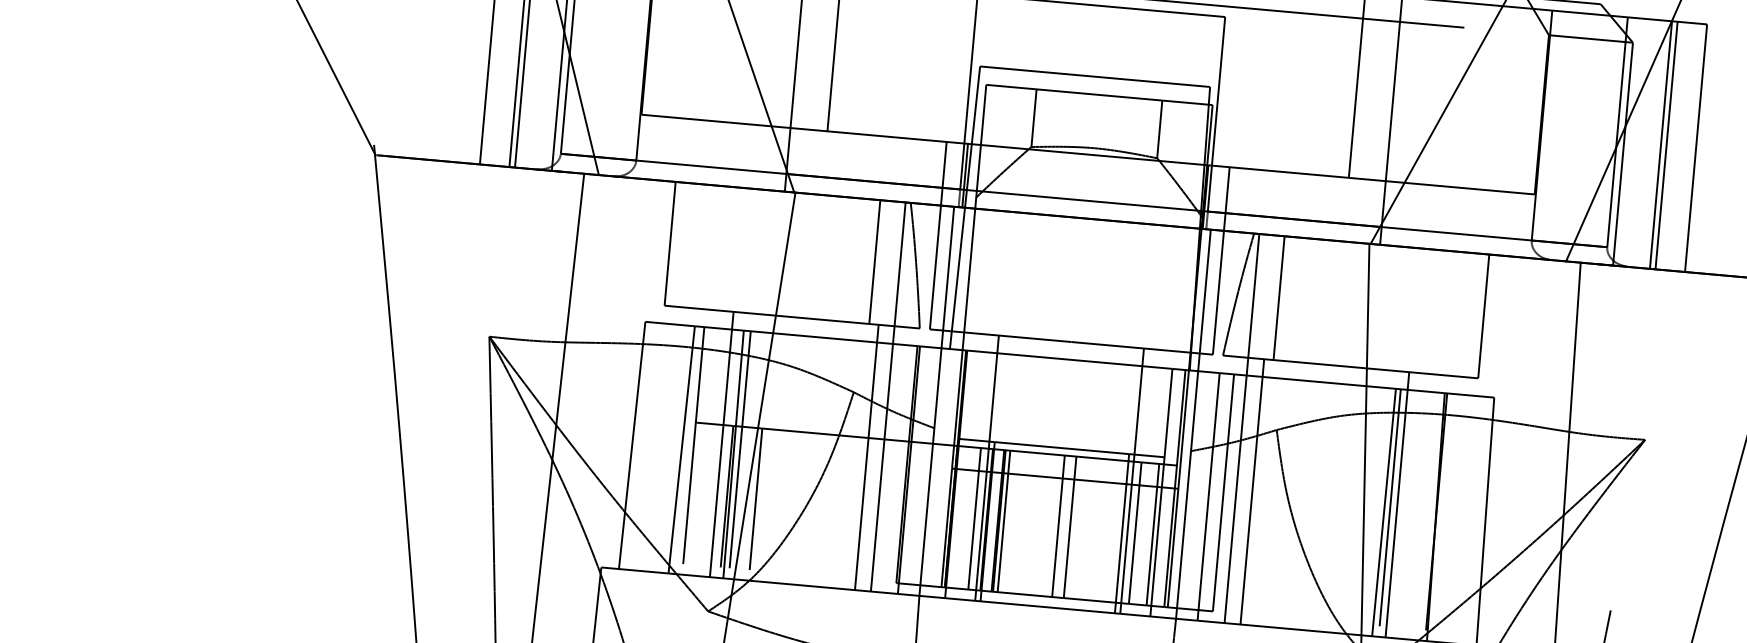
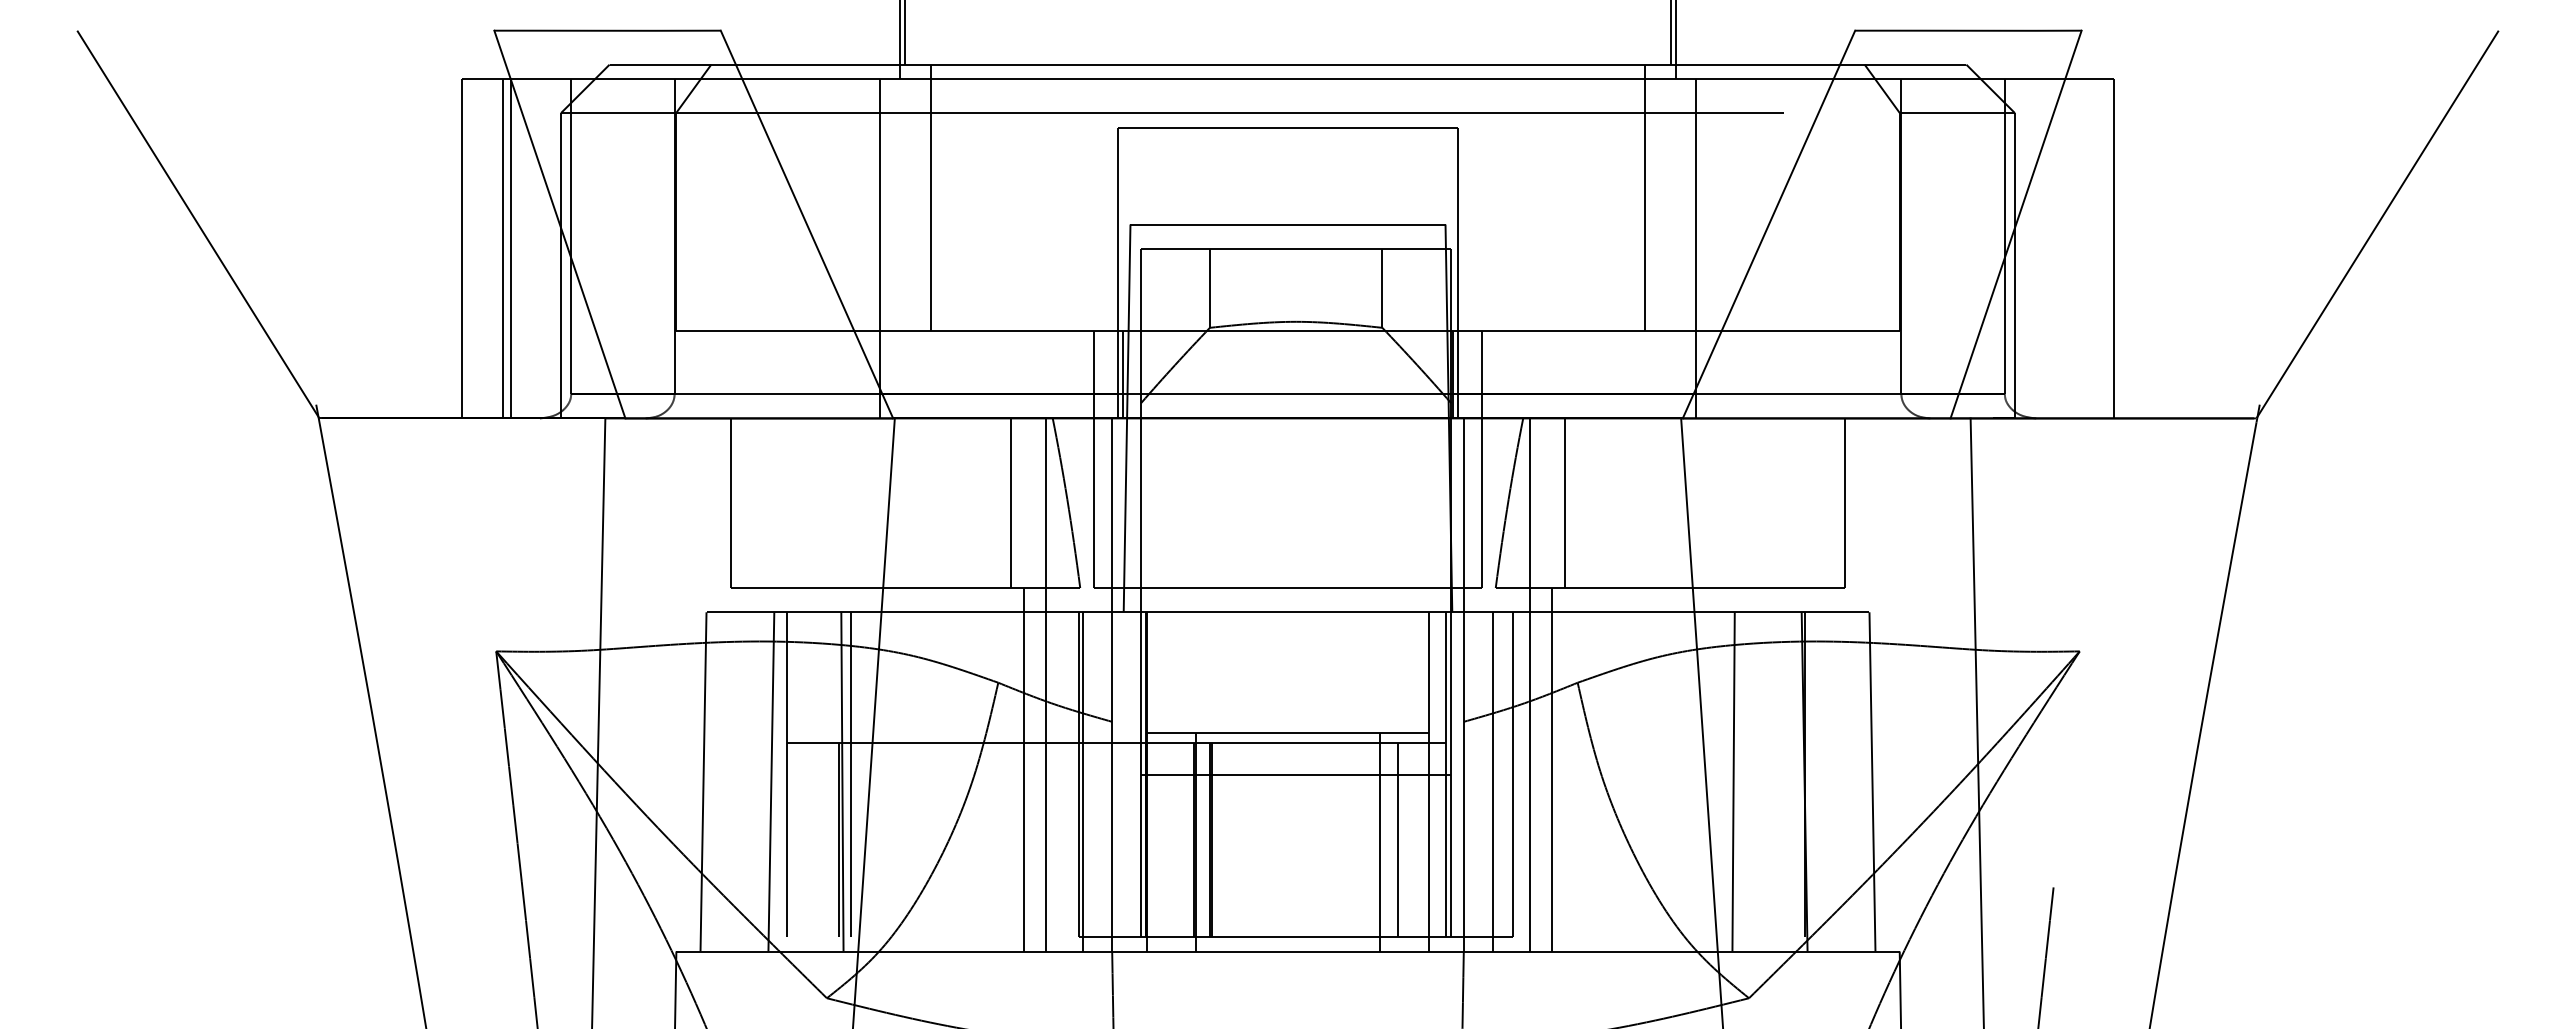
line: (1661, 144) -> (2065, 248), removed
line: (1666, 145) -> (2073, 248), removed
line: (722, 444) -> (825, 769), removed
line: (986, 467) -> (1188, 769), removed
line: (1132, 480) -> (1387, 769), removed
line: (756, 498) -> (878, 839), removed
line: (1397, 504) -> (1750, 769), removed
line: (1390, 507) -> (1741, 774), removed
line: (974, 518) -> (1177, 839), removed
line: (1004, 521) -> (1218, 839), removed
line: (1058, 525) -> (1292, 839), removed
line: (1070, 526) -> (1308, 839), removed
line: (1153, 534) -> (1422, 839), removed

